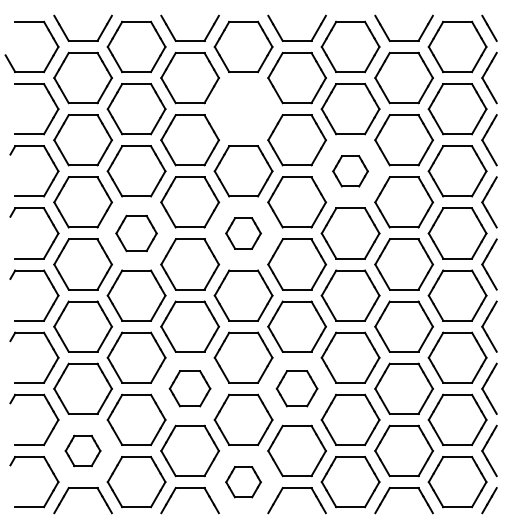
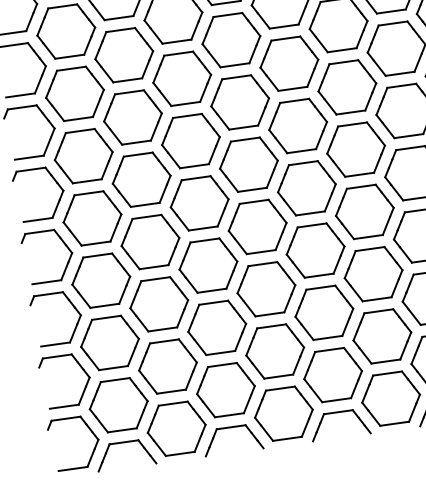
part: (243, 109) -> (231, 40), added
part: (350, 171) -> (347, 87), size x1.67
part: (136, 233) -> (141, 179), size x1.43
part: (243, 233) -> (248, 164), size x1.67
part: (189, 388) -> (216, 327), size x1.43
part: (296, 388) -> (323, 312), size x1.43
part: (82, 450) -> (118, 404), size x1.67
part: (243, 482) -> (283, 414), size x1.67

